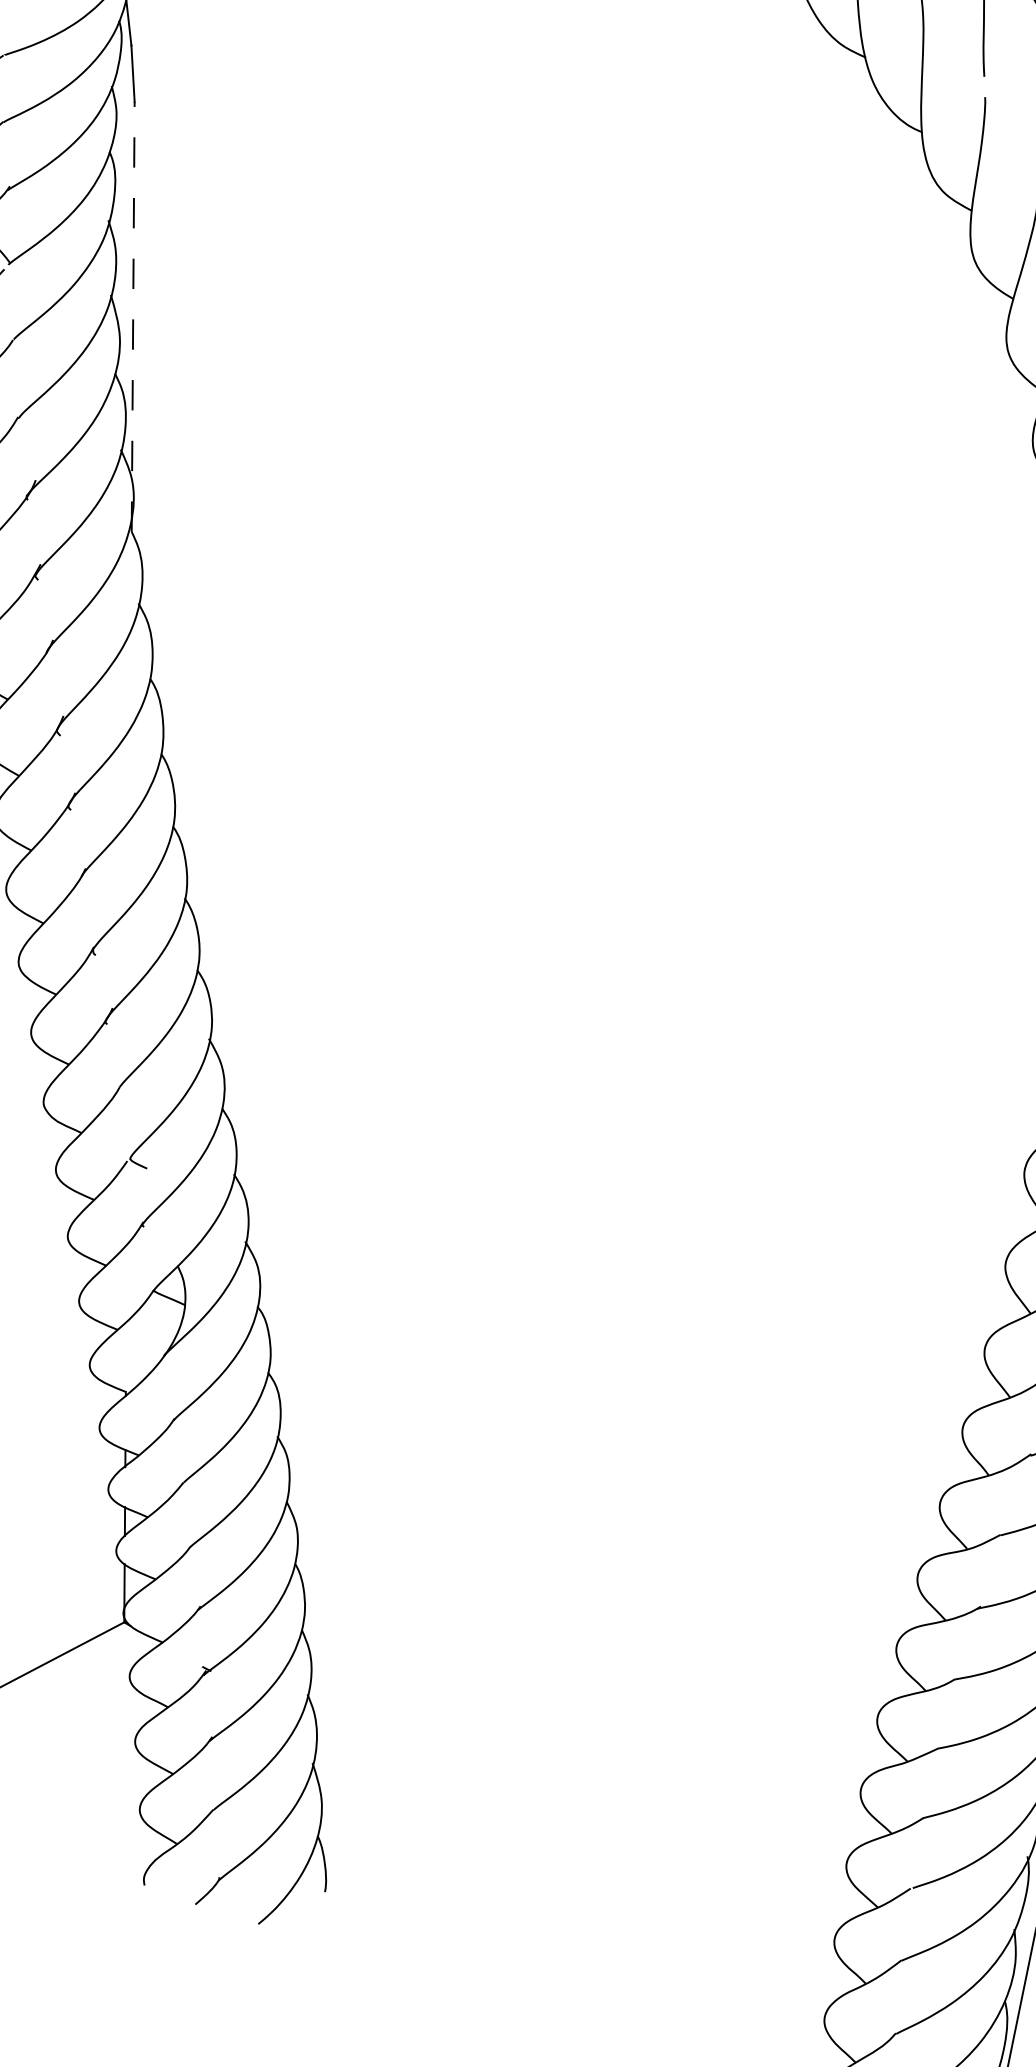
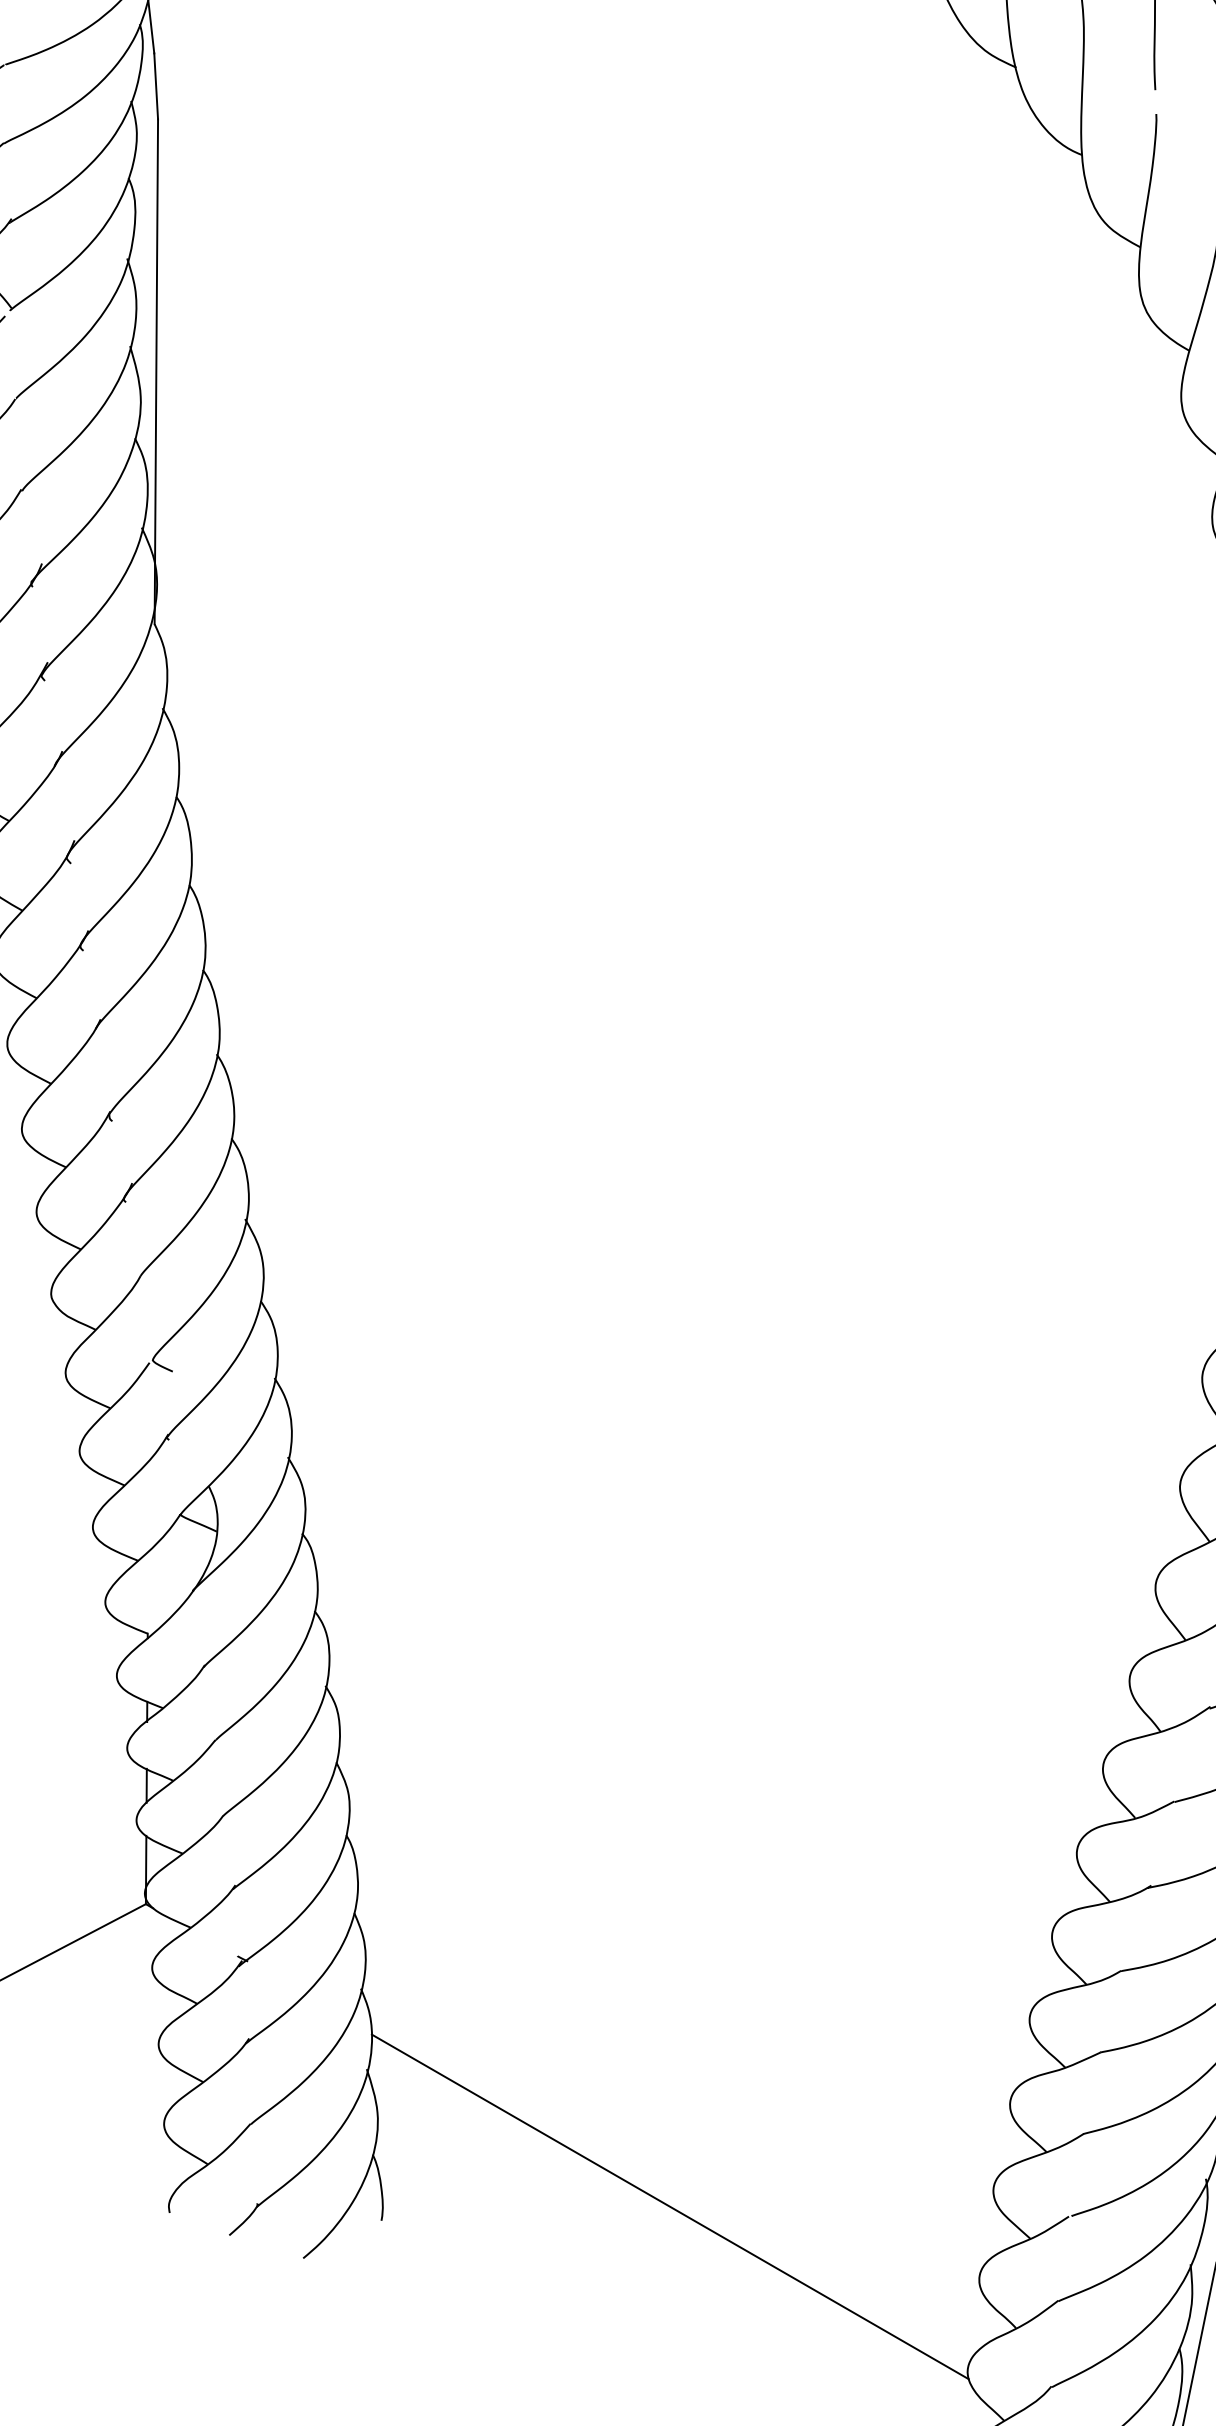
line: (133, 316) -> (156, 371), dashed -> solid
line: (570, 1880) -> (669, 2207), added

